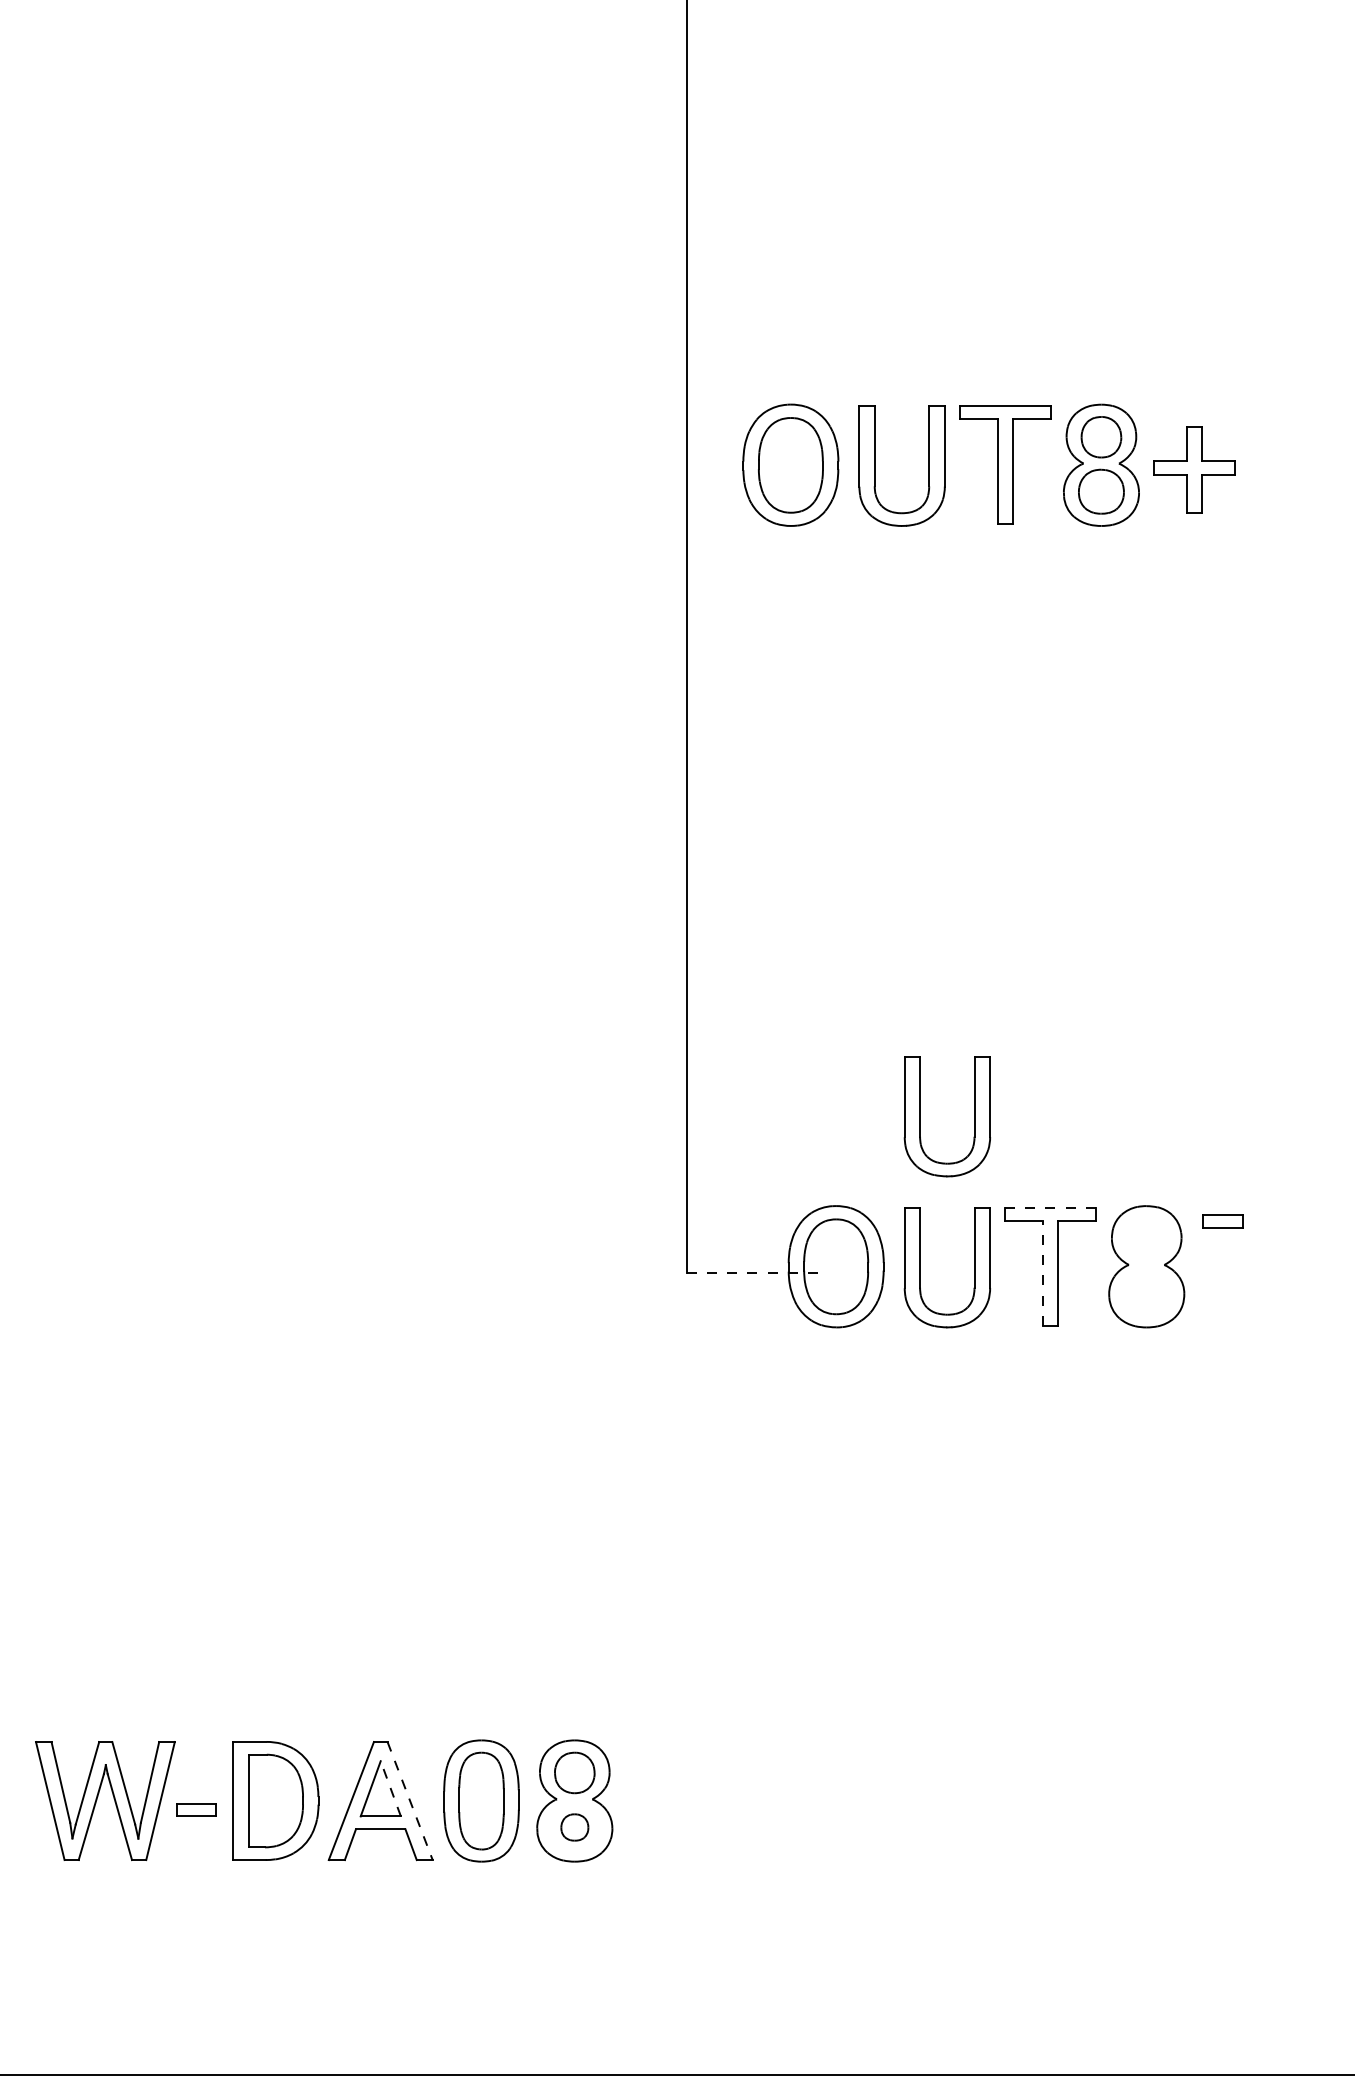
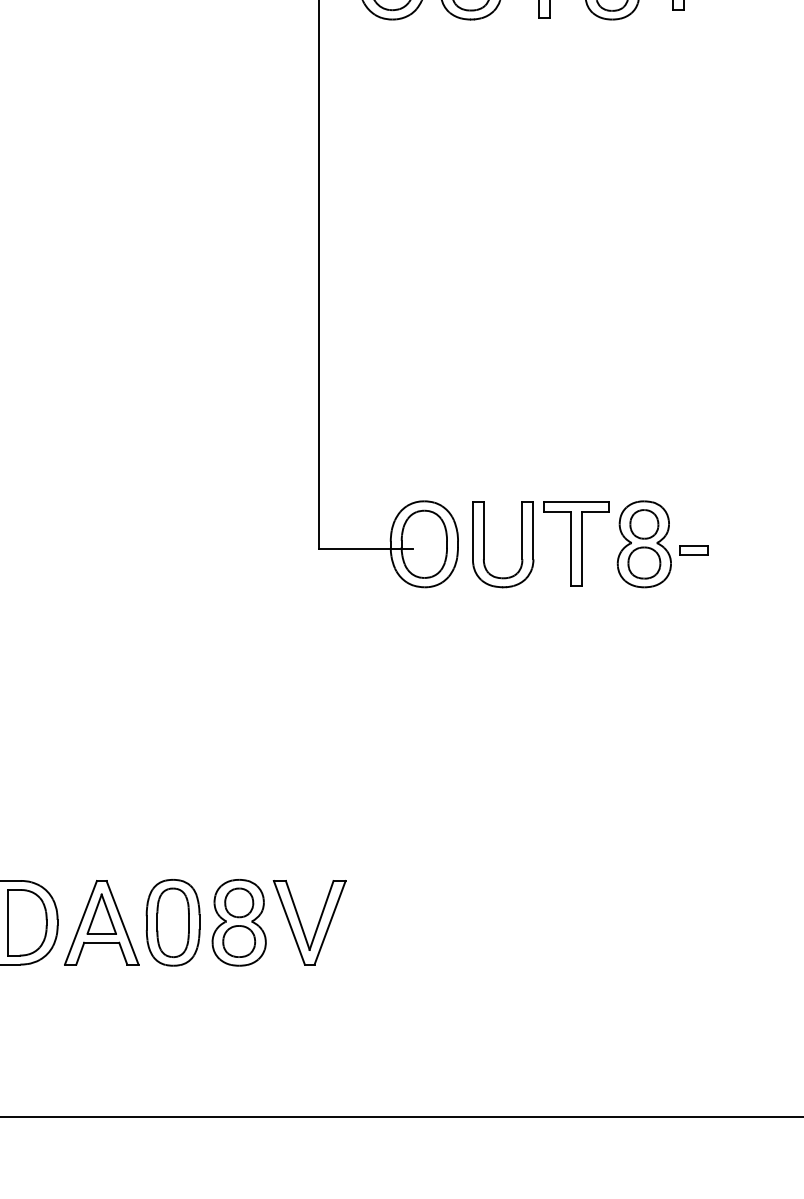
part: (920, 1116) -> (484, 437), removed
line: (1050, 1207) -> (576, 502), dashed -> solid
part: (1222, 1221) -> (693, 550), moved
part: (1146, 1238) -> (644, 524), added
line: (753, 1273) -> (365, 549), dashed -> solid
line: (1042, 1273) -> (570, 549), dashed -> solid
part: (1146, 1293) -> (644, 563), added
line: (390, 1788) -> (108, 913), dashed -> solid
line: (410, 1801) -> (122, 923), dashed -> solid
part: (663, 1804) -> (302, 925), added
part: (574, 1827) -> (239, 941), size x1.67

